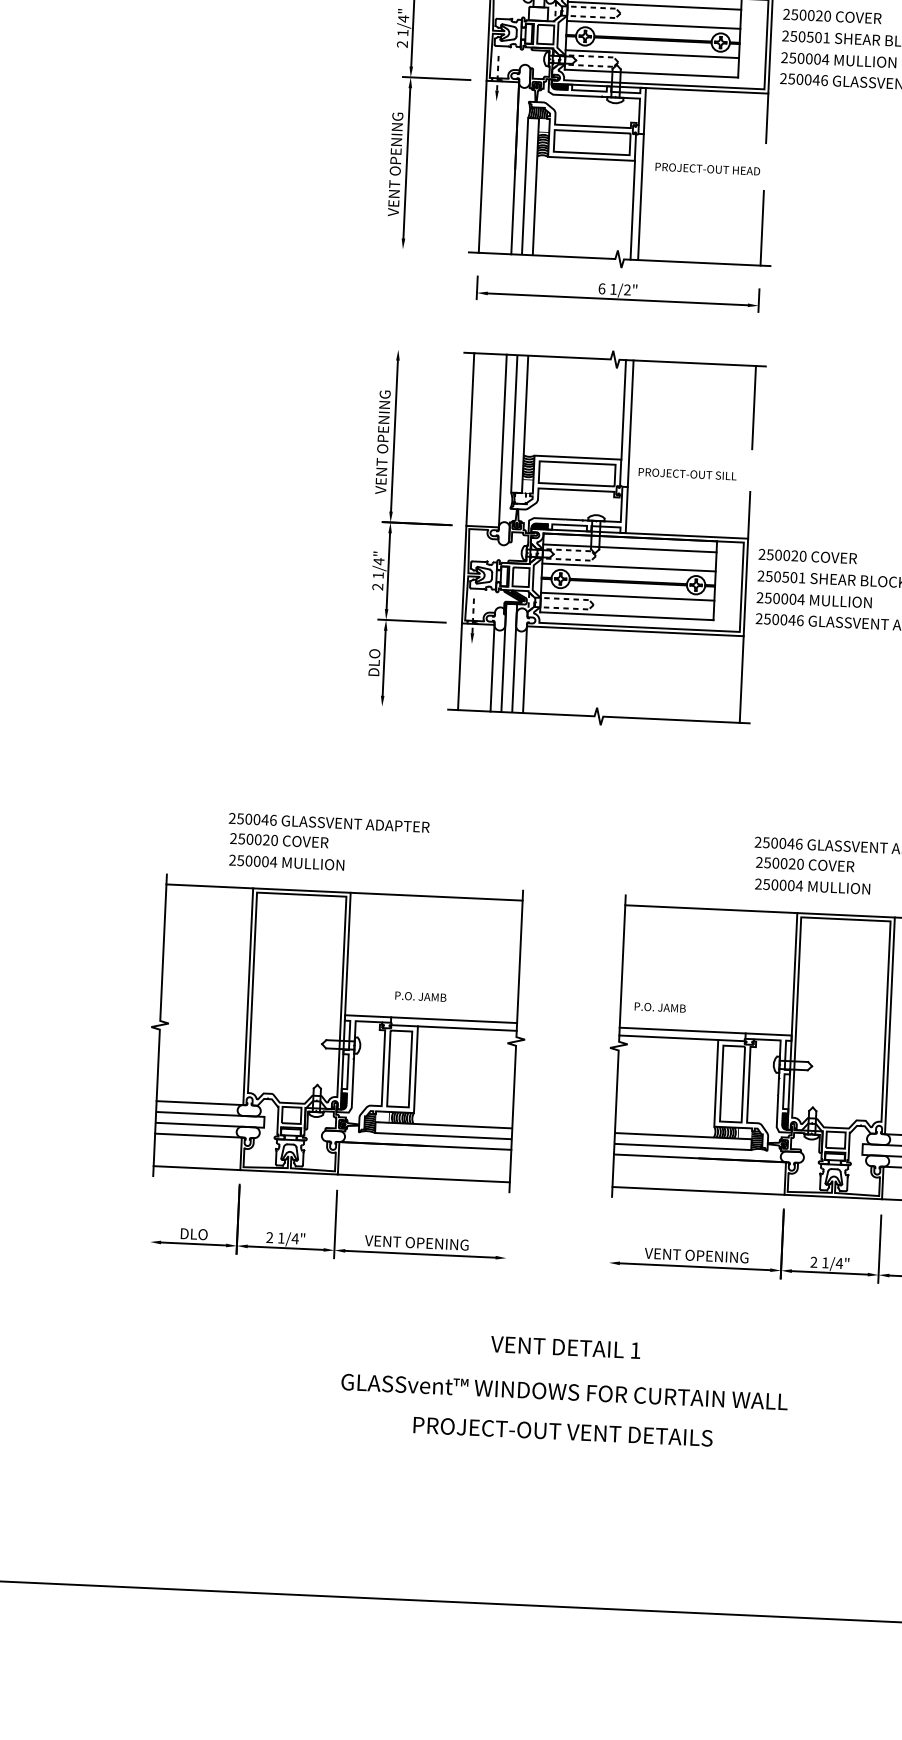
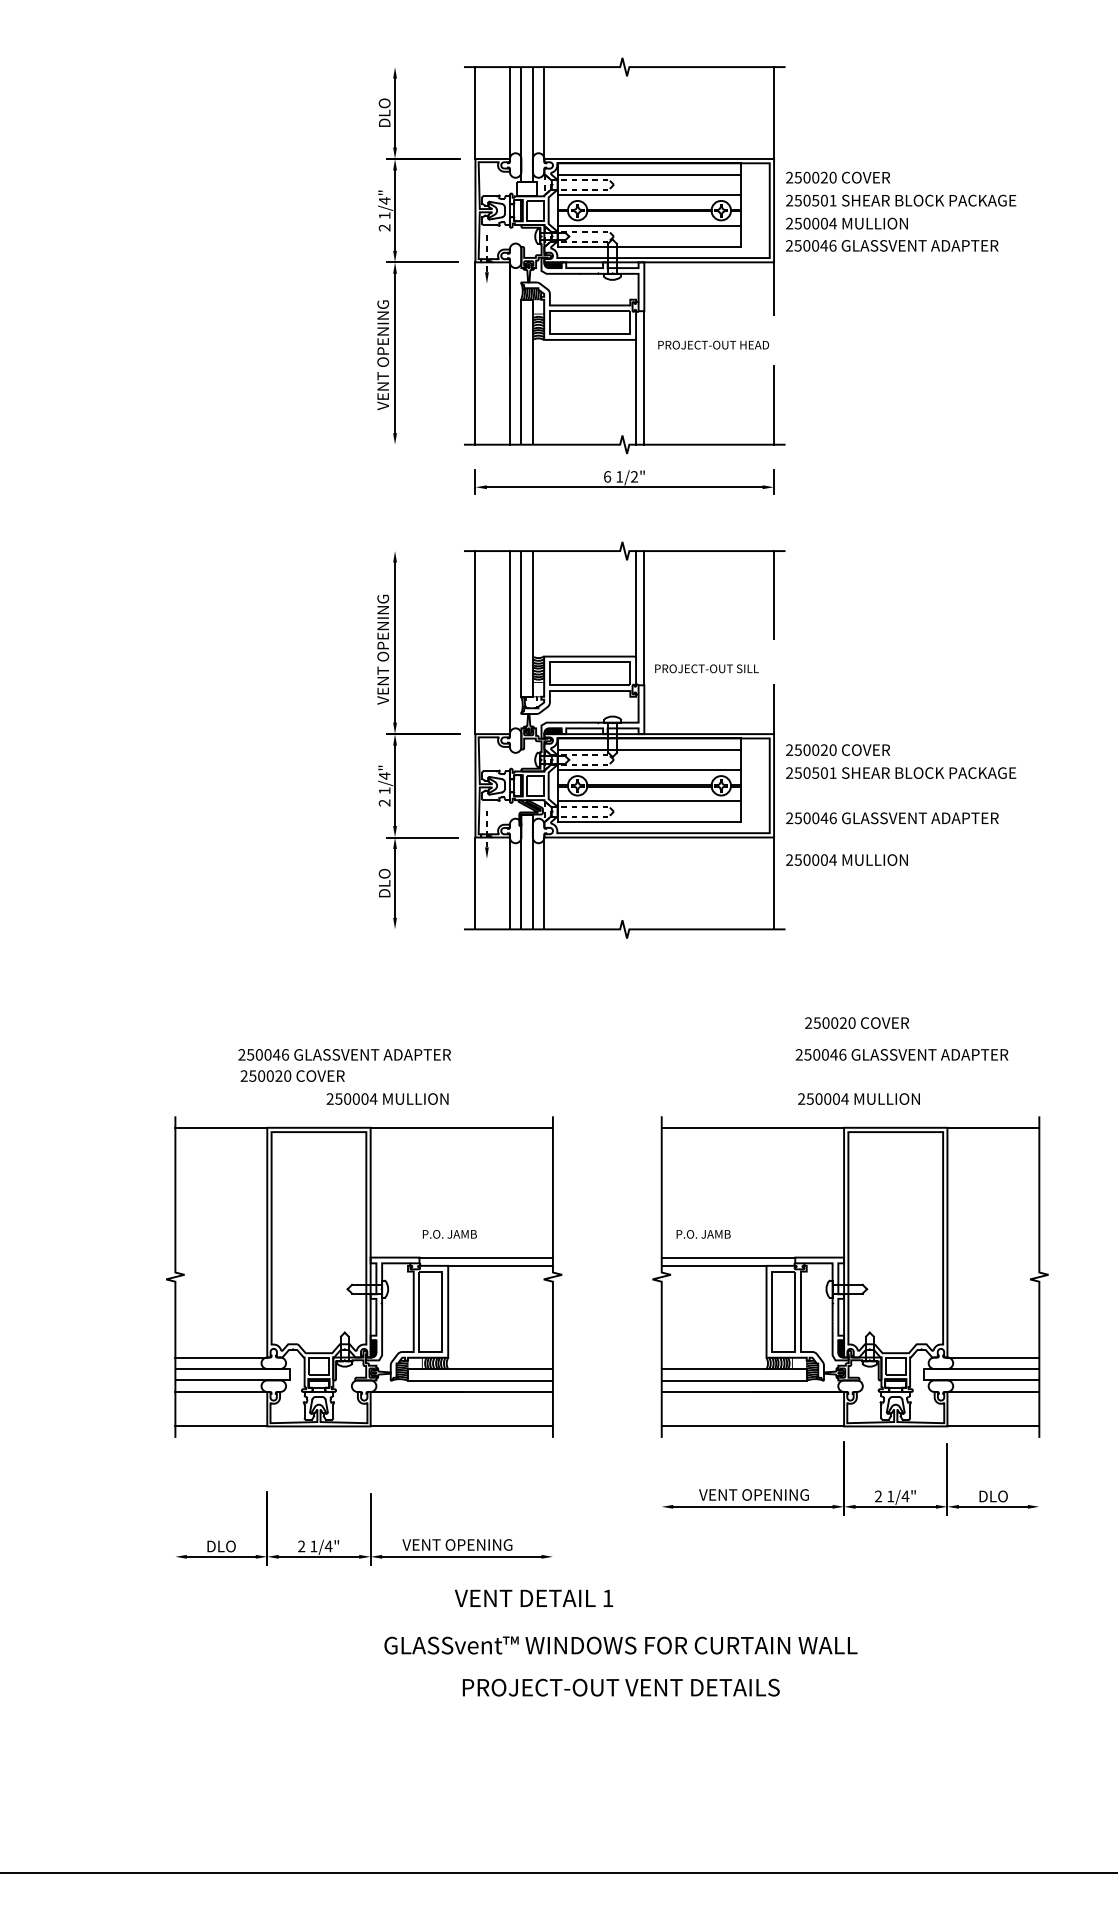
text: (813, 599) -> (846, 859), moved
text: (286, 862) -> (387, 1098), moved
text: (805, 864) -> (857, 1022), moved
part: (329, 1223) -> (364, 1528), moved
text: (566, 1346) -> (534, 1597), moved

